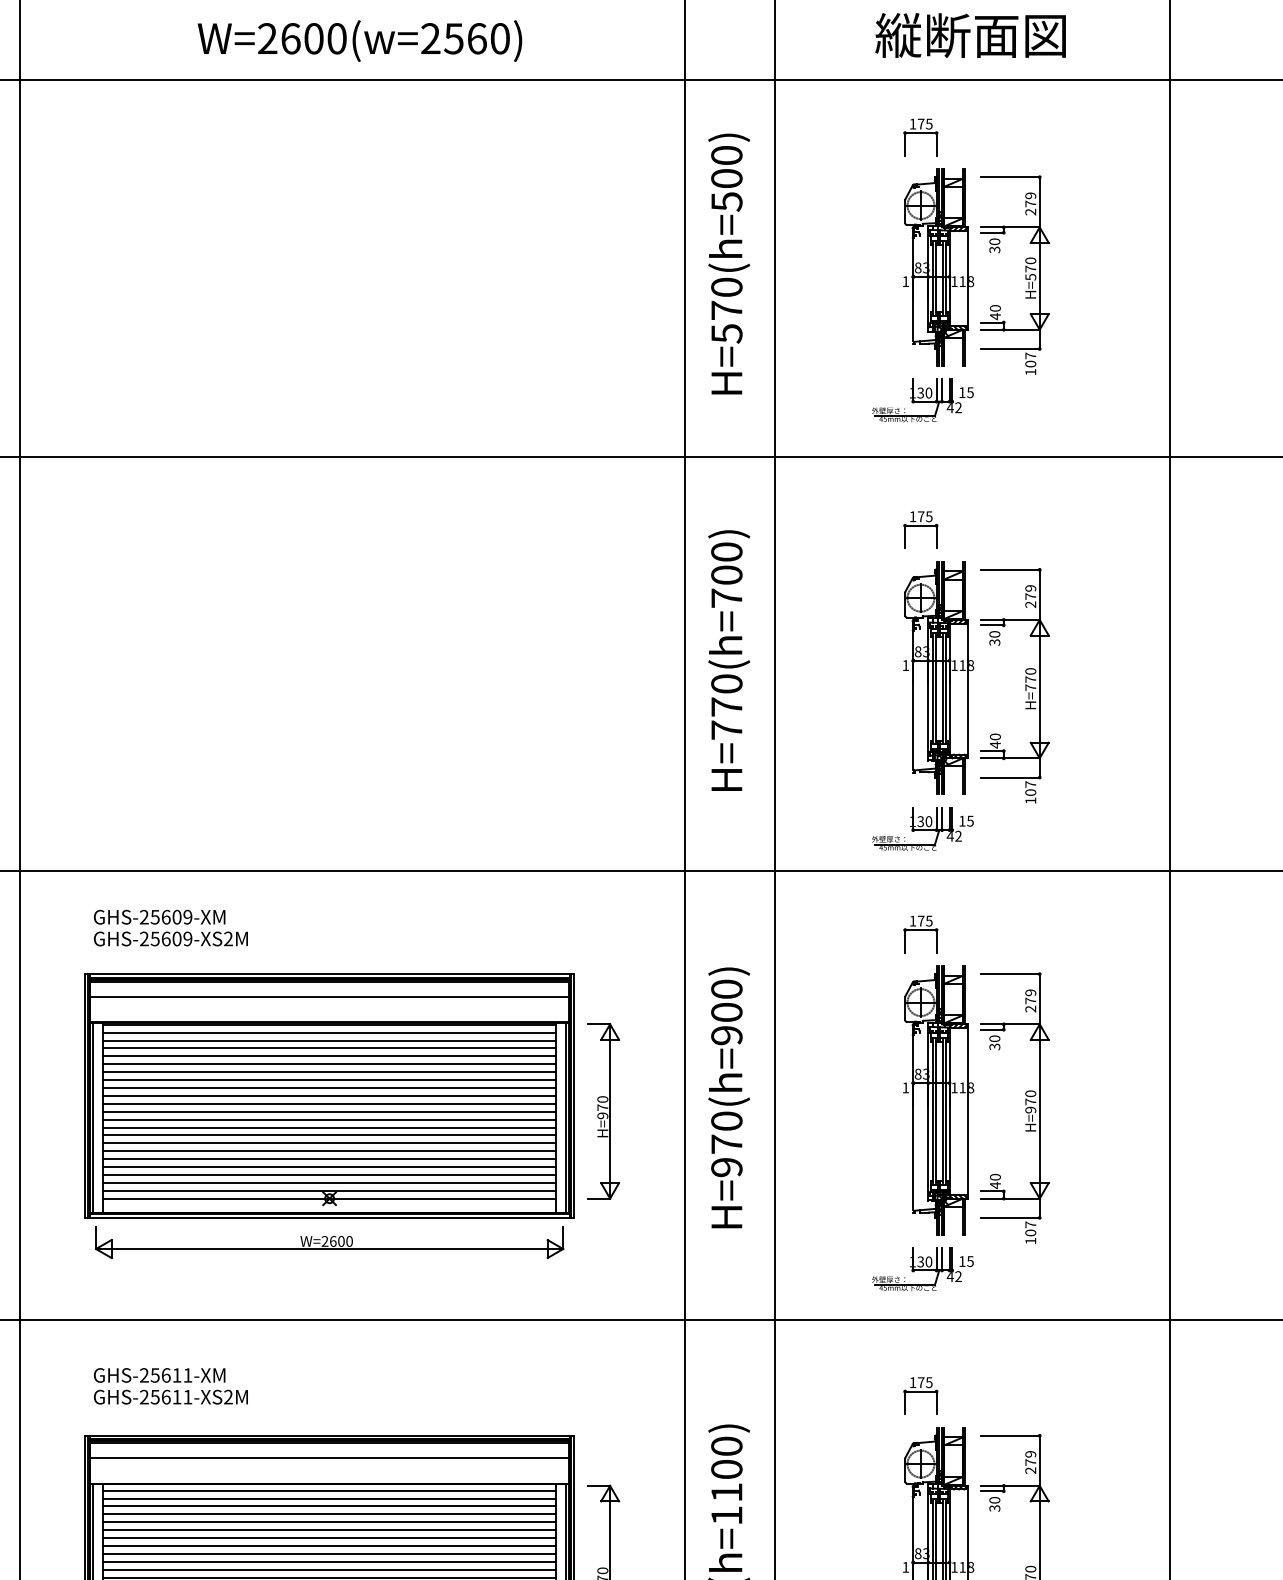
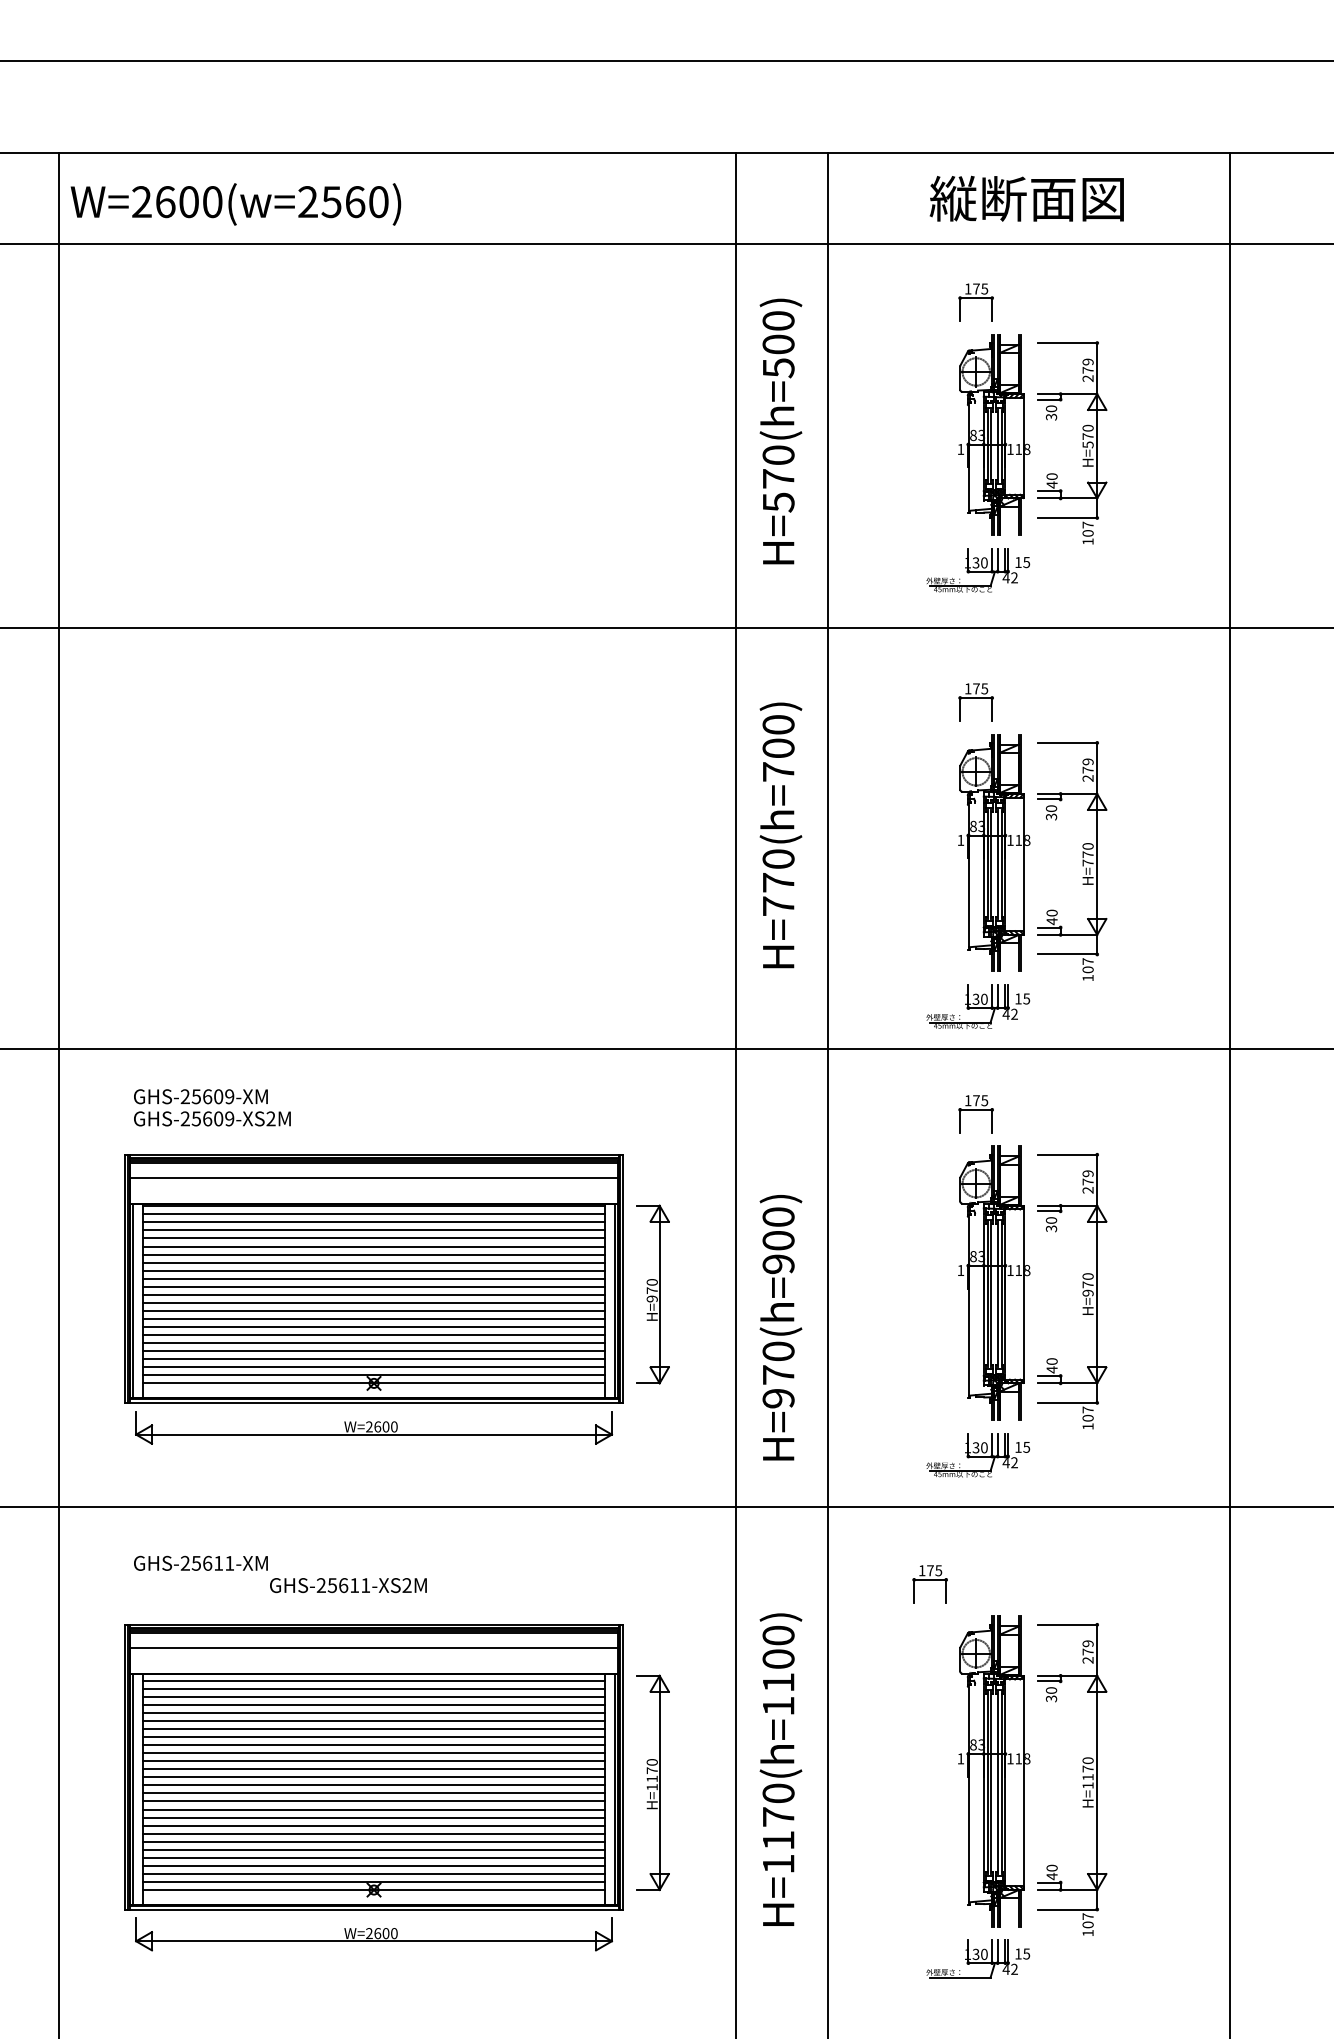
text: (359, 41) -> (235, 204), moved
text: (728, 1097) -> (780, 1327), moved
part: (920, 1396) -> (929, 1584), moved
text: (171, 1397) -> (348, 1585), moved

